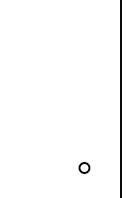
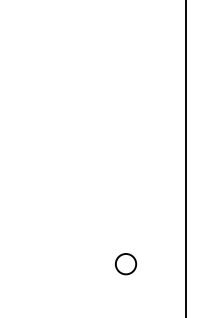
circle: (84, 167) -> (126, 263), moved

